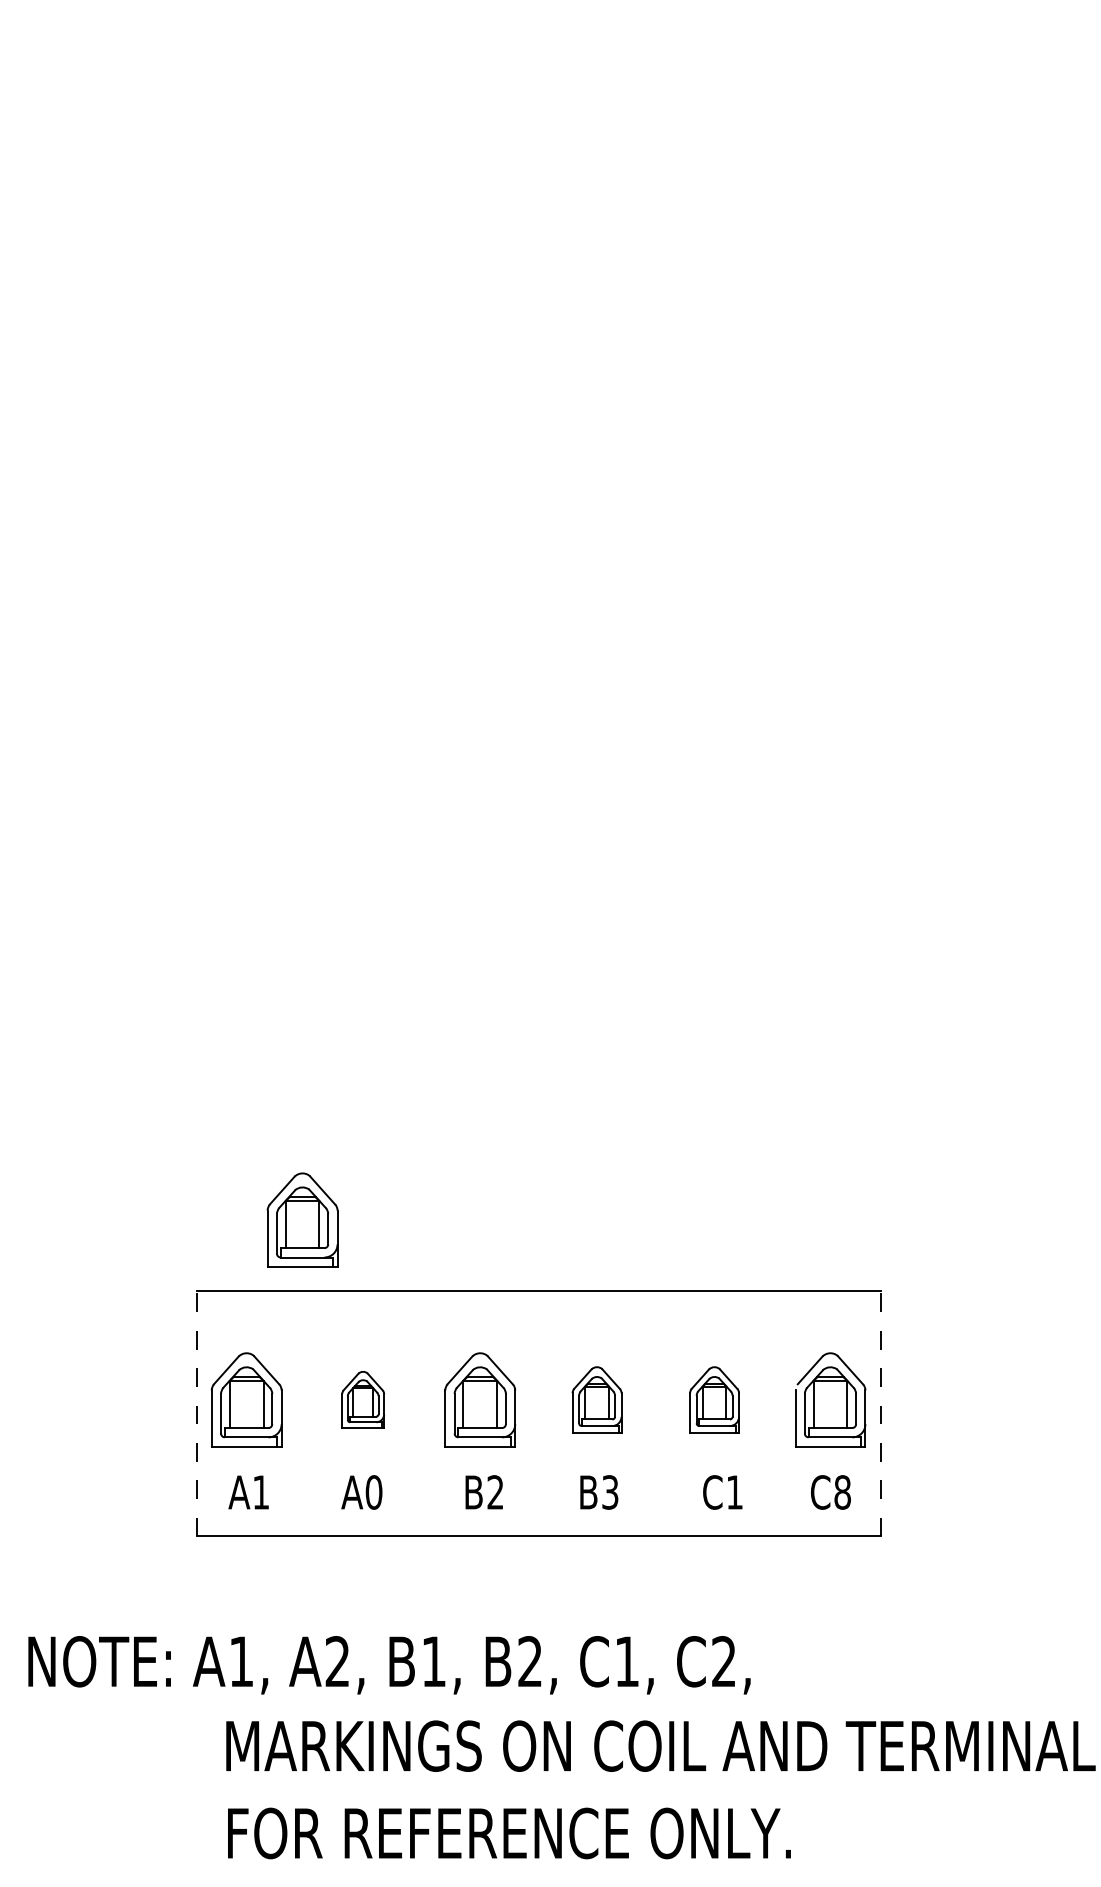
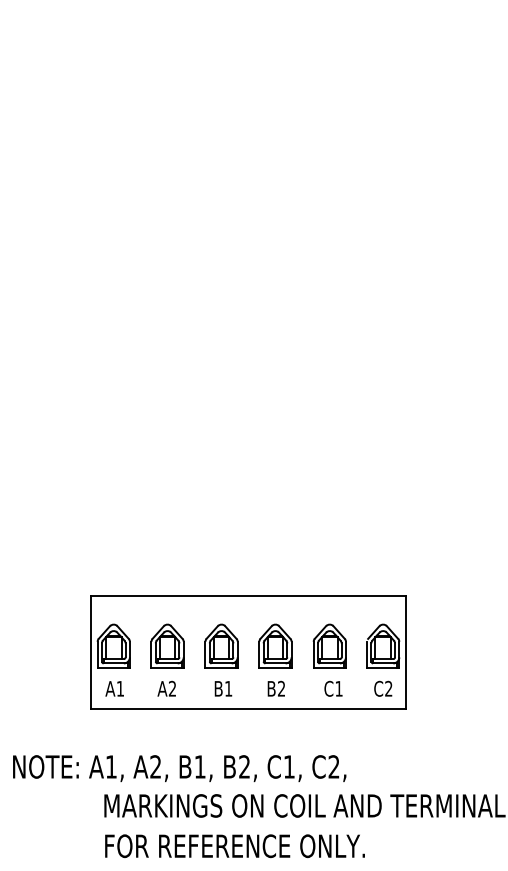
part: (302, 1218) -> (139, 562), removed
part: (363, 1398) -> (167, 645), size x1.67
part: (597, 1398) -> (275, 645), size x1.43
part: (714, 1398) -> (329, 645), size x1.43
line: (196, 1413) -> (90, 652), dashed -> solid
line: (880, 1413) -> (406, 652), dashed -> solid
text: (373, 1491) -> (172, 688), A0 -> A2
text: (495, 1491) -> (228, 688), B2 -> B1
text: (610, 1491) -> (281, 688), B3 -> B2
text: (841, 1491) -> (388, 688), C8 -> C2

